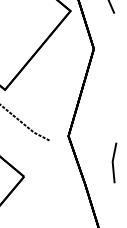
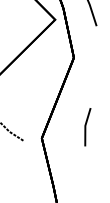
line: (113, 162) -> (86, 126), moved

